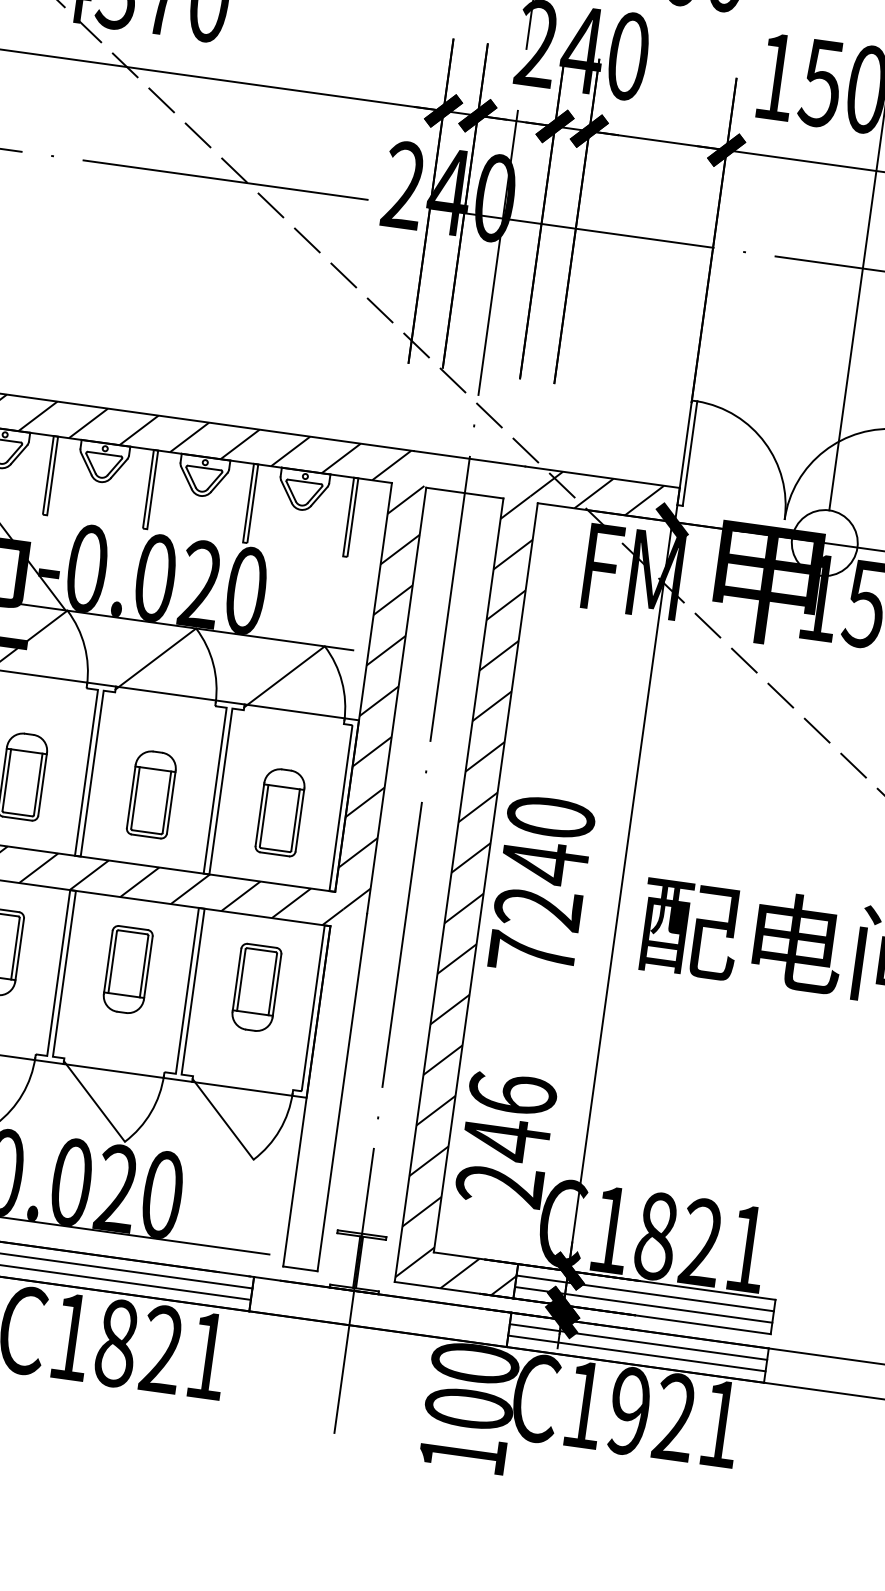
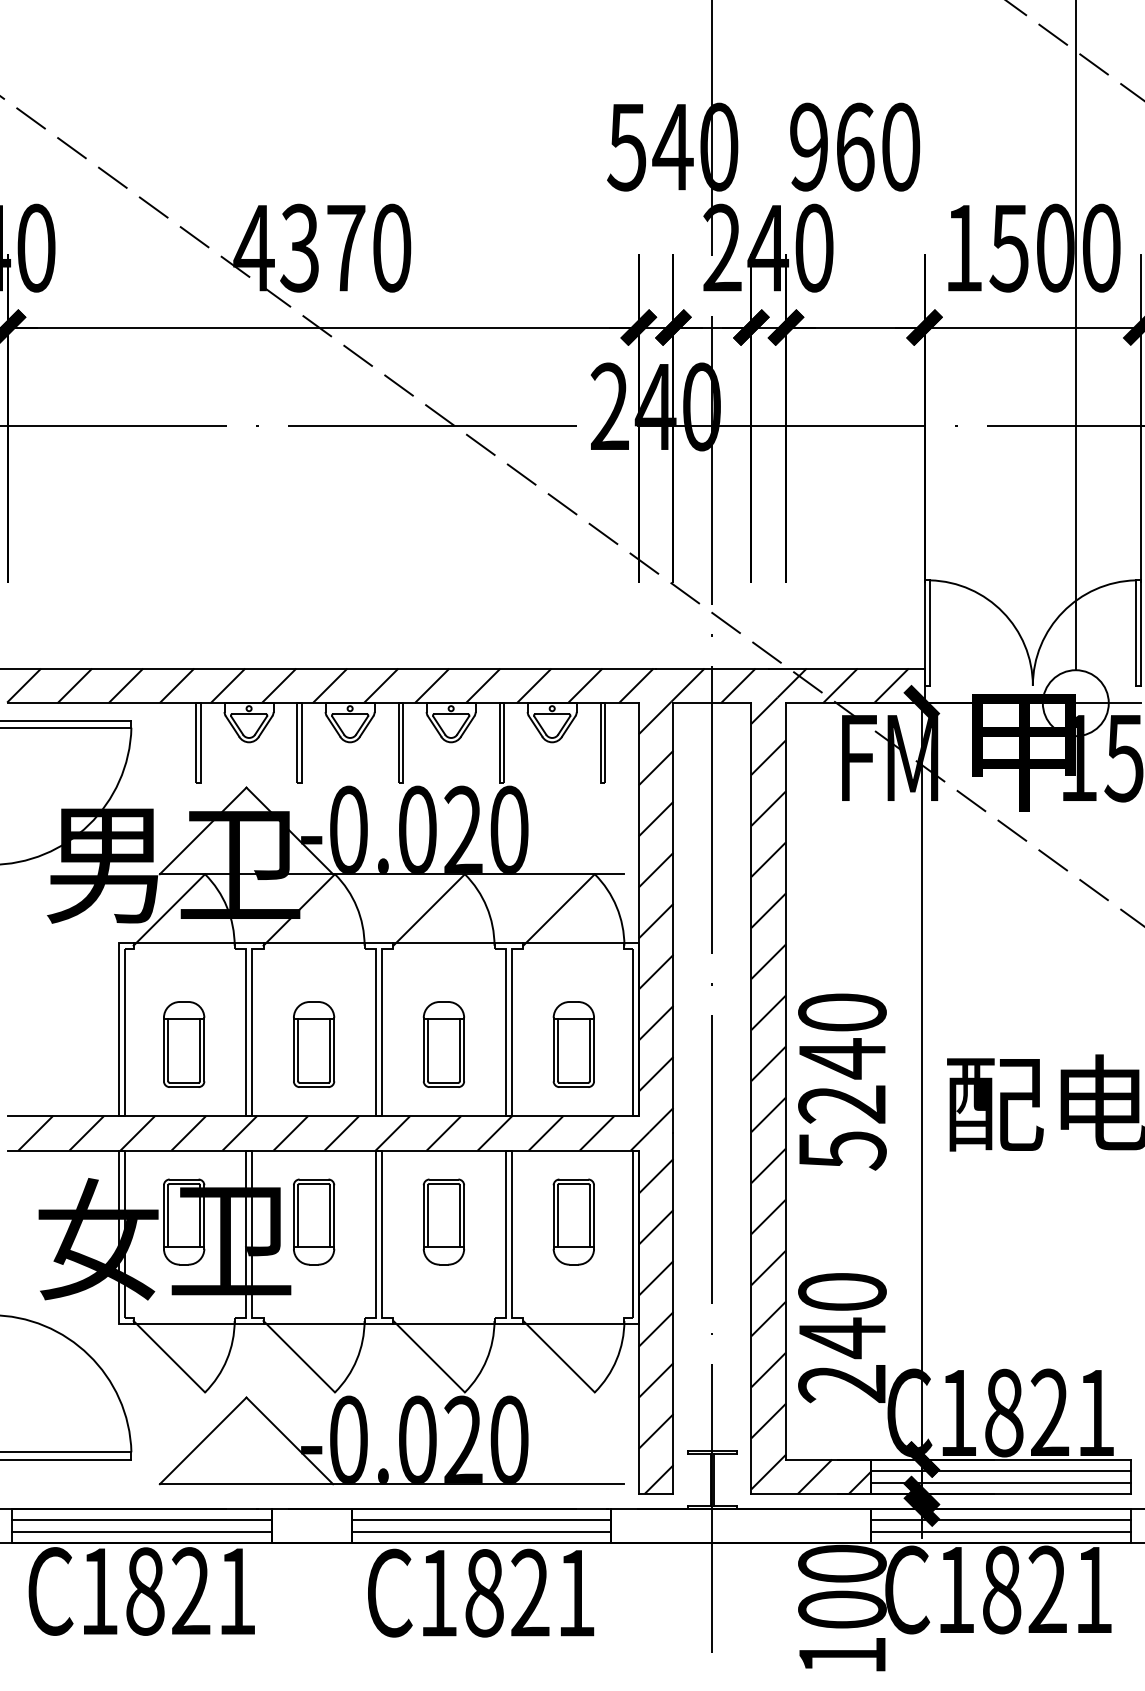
hatch: (468, 475) -> (713, 685), added
text: (532, 954) -> (842, 1150), 7240 -> 5240
text: (512, 1093) -> (842, 1291), 246 -> 240
hatch: (322, 1102) -> (655, 1326), added
text: (629, 1410) -> (1001, 1589), C1921 -> C1821

